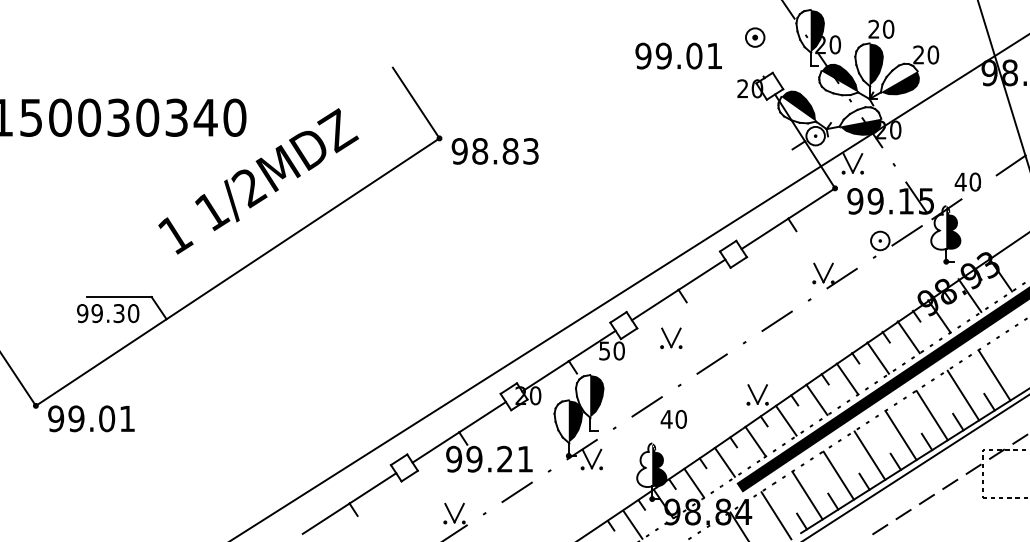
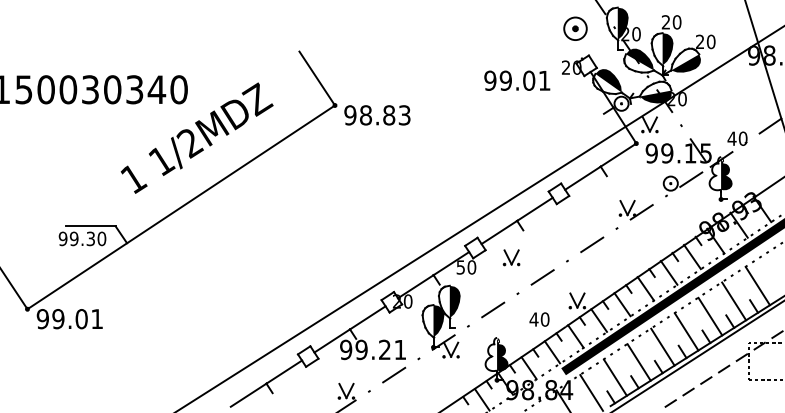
part: (755, 37) -> (575, 28), size x1.6
text: (679, 55) -> (517, 80), moved
text: (673, 419) -> (539, 319), moved

